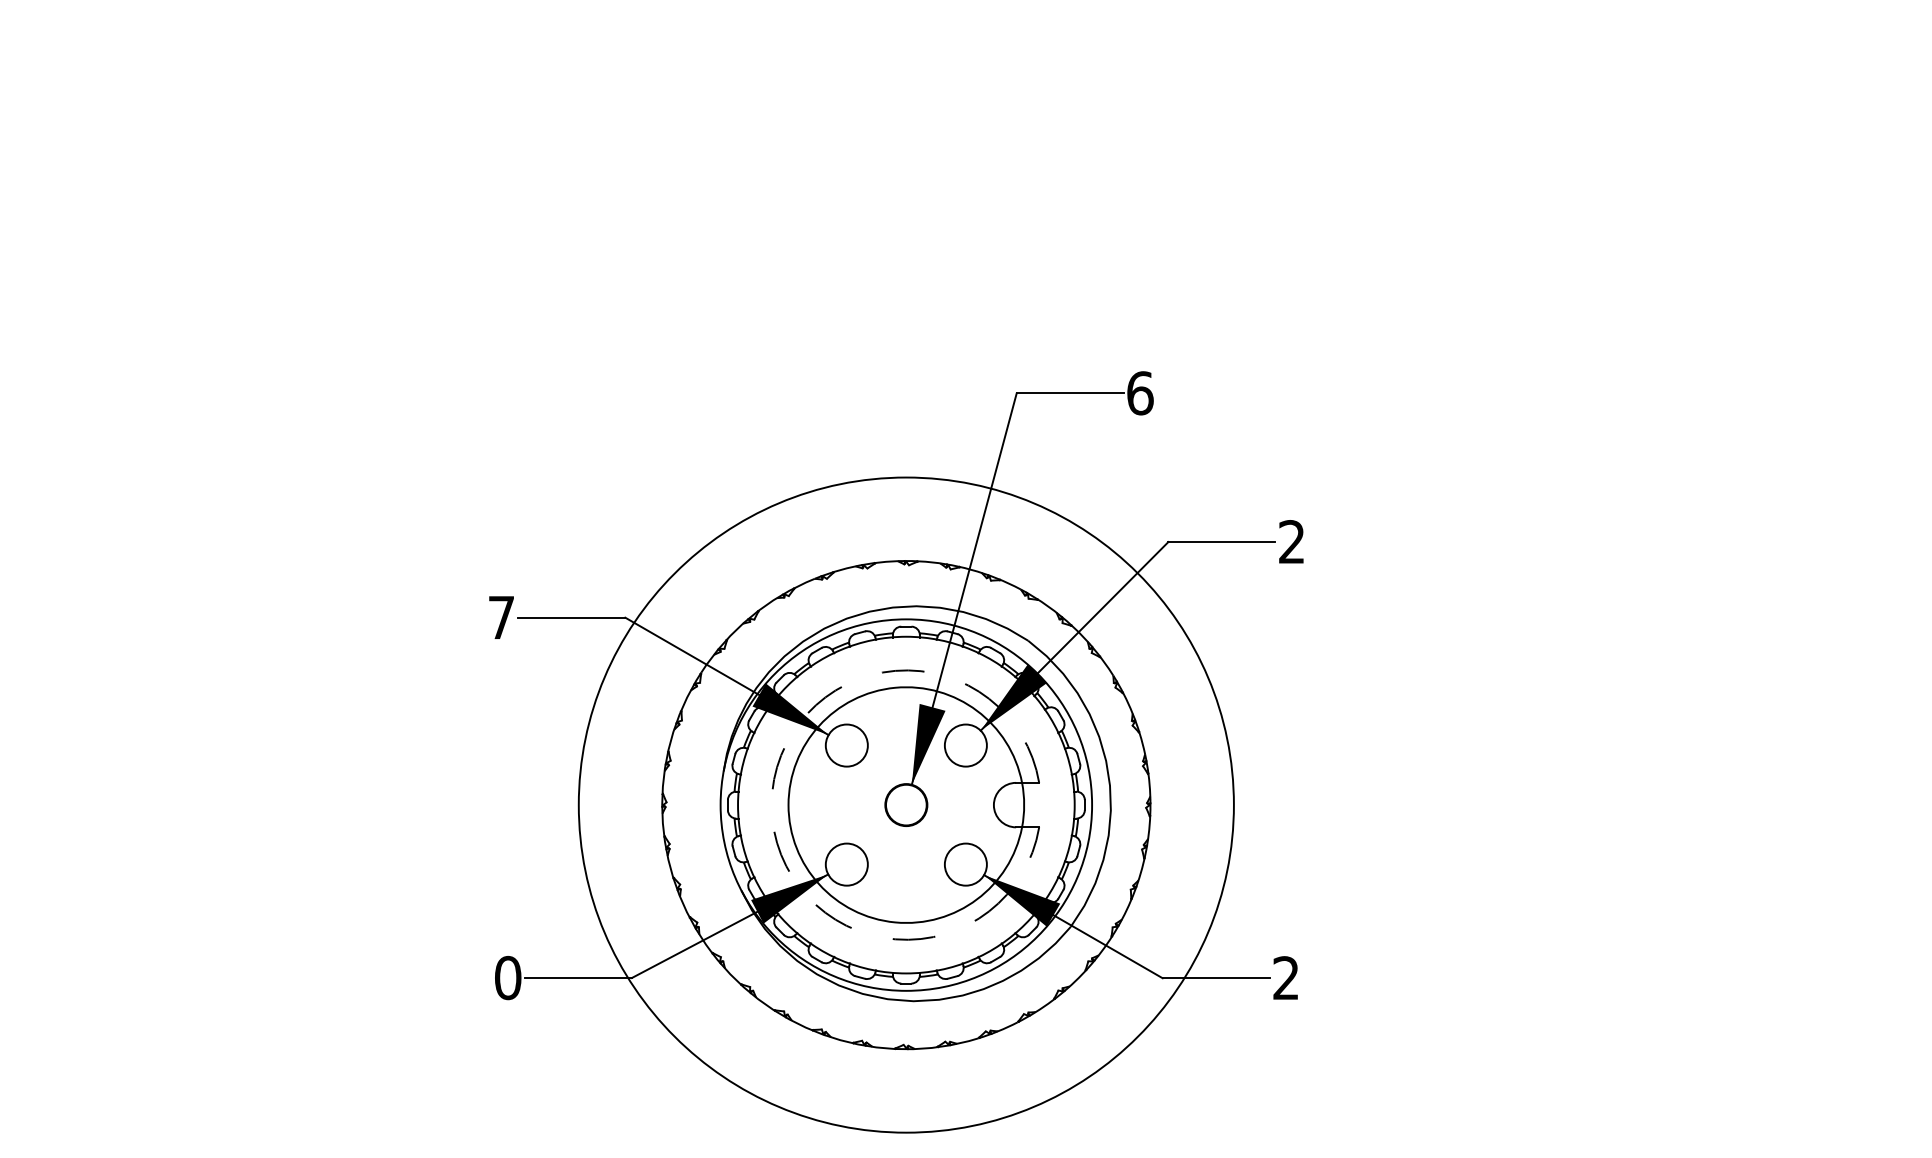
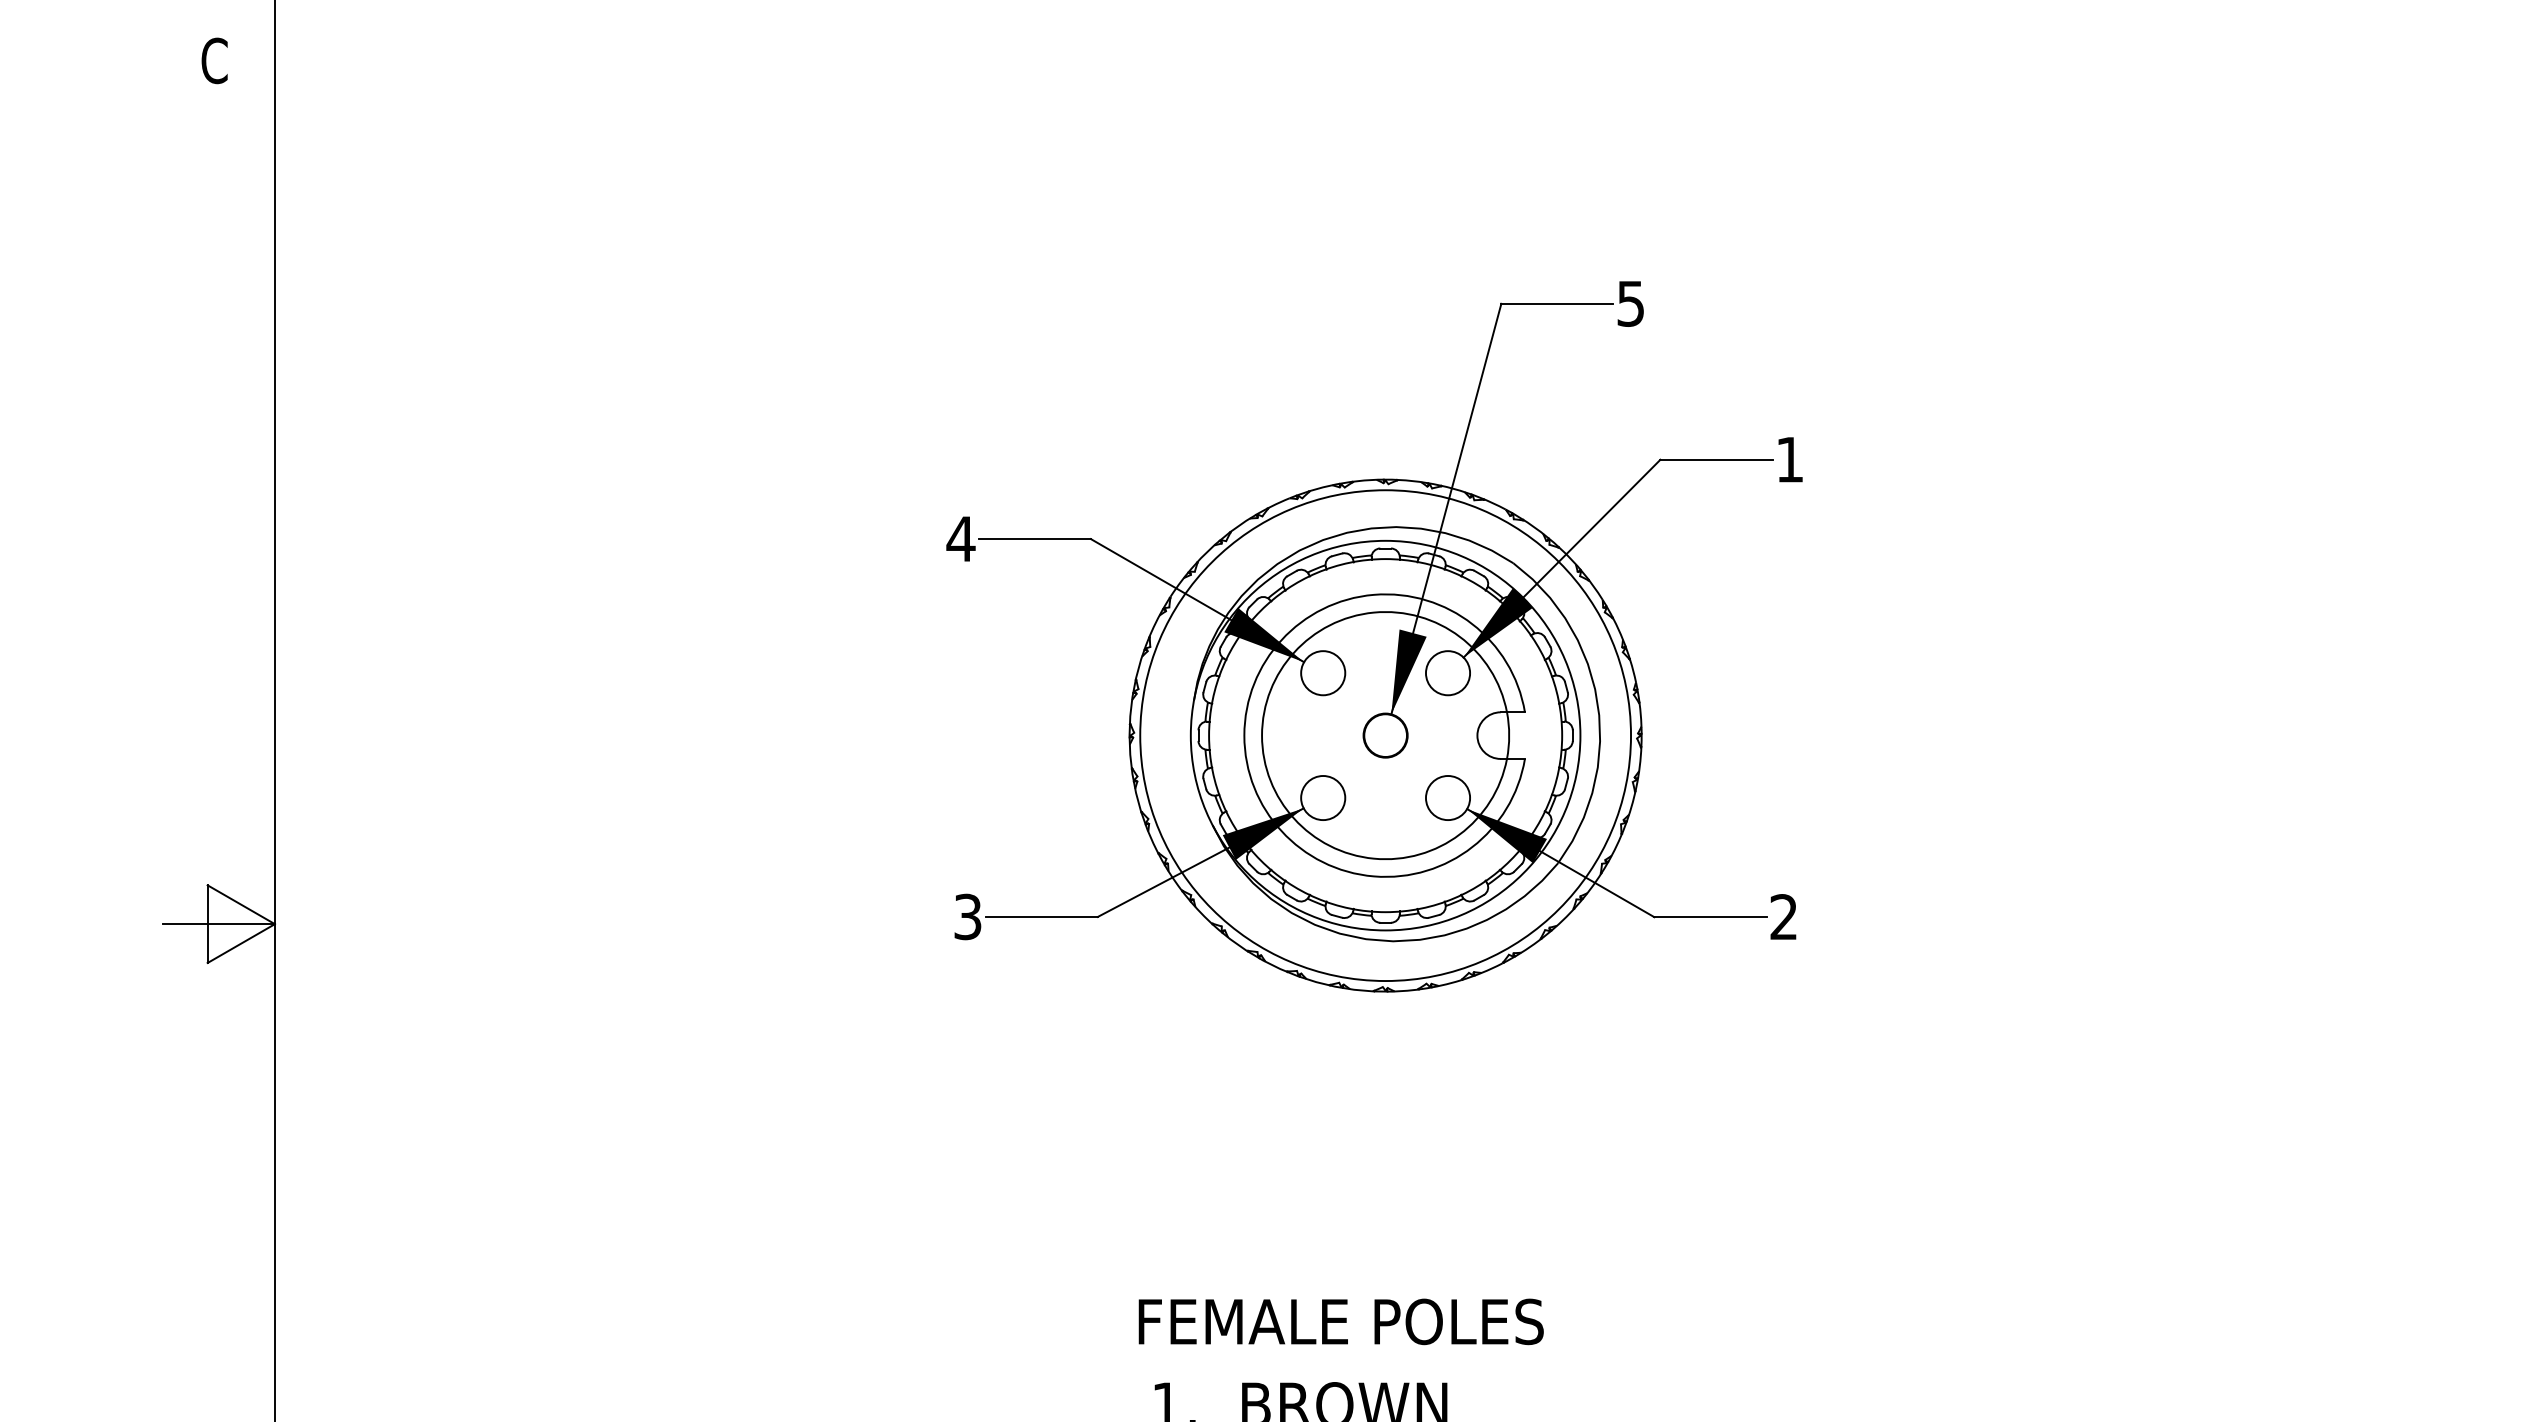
text: (1140, 393) -> (1631, 303), 6 -> 5
text: (1291, 541) -> (1789, 459), 2 -> 1
text: (501, 617) -> (960, 538), 7 -> 4
arc: (771, 804) -> (1244, 735), dashed -> solid
circle: (906, 804) -> (1385, 735), size x0.71
text: (507, 977) -> (967, 916), 0 -> 3

